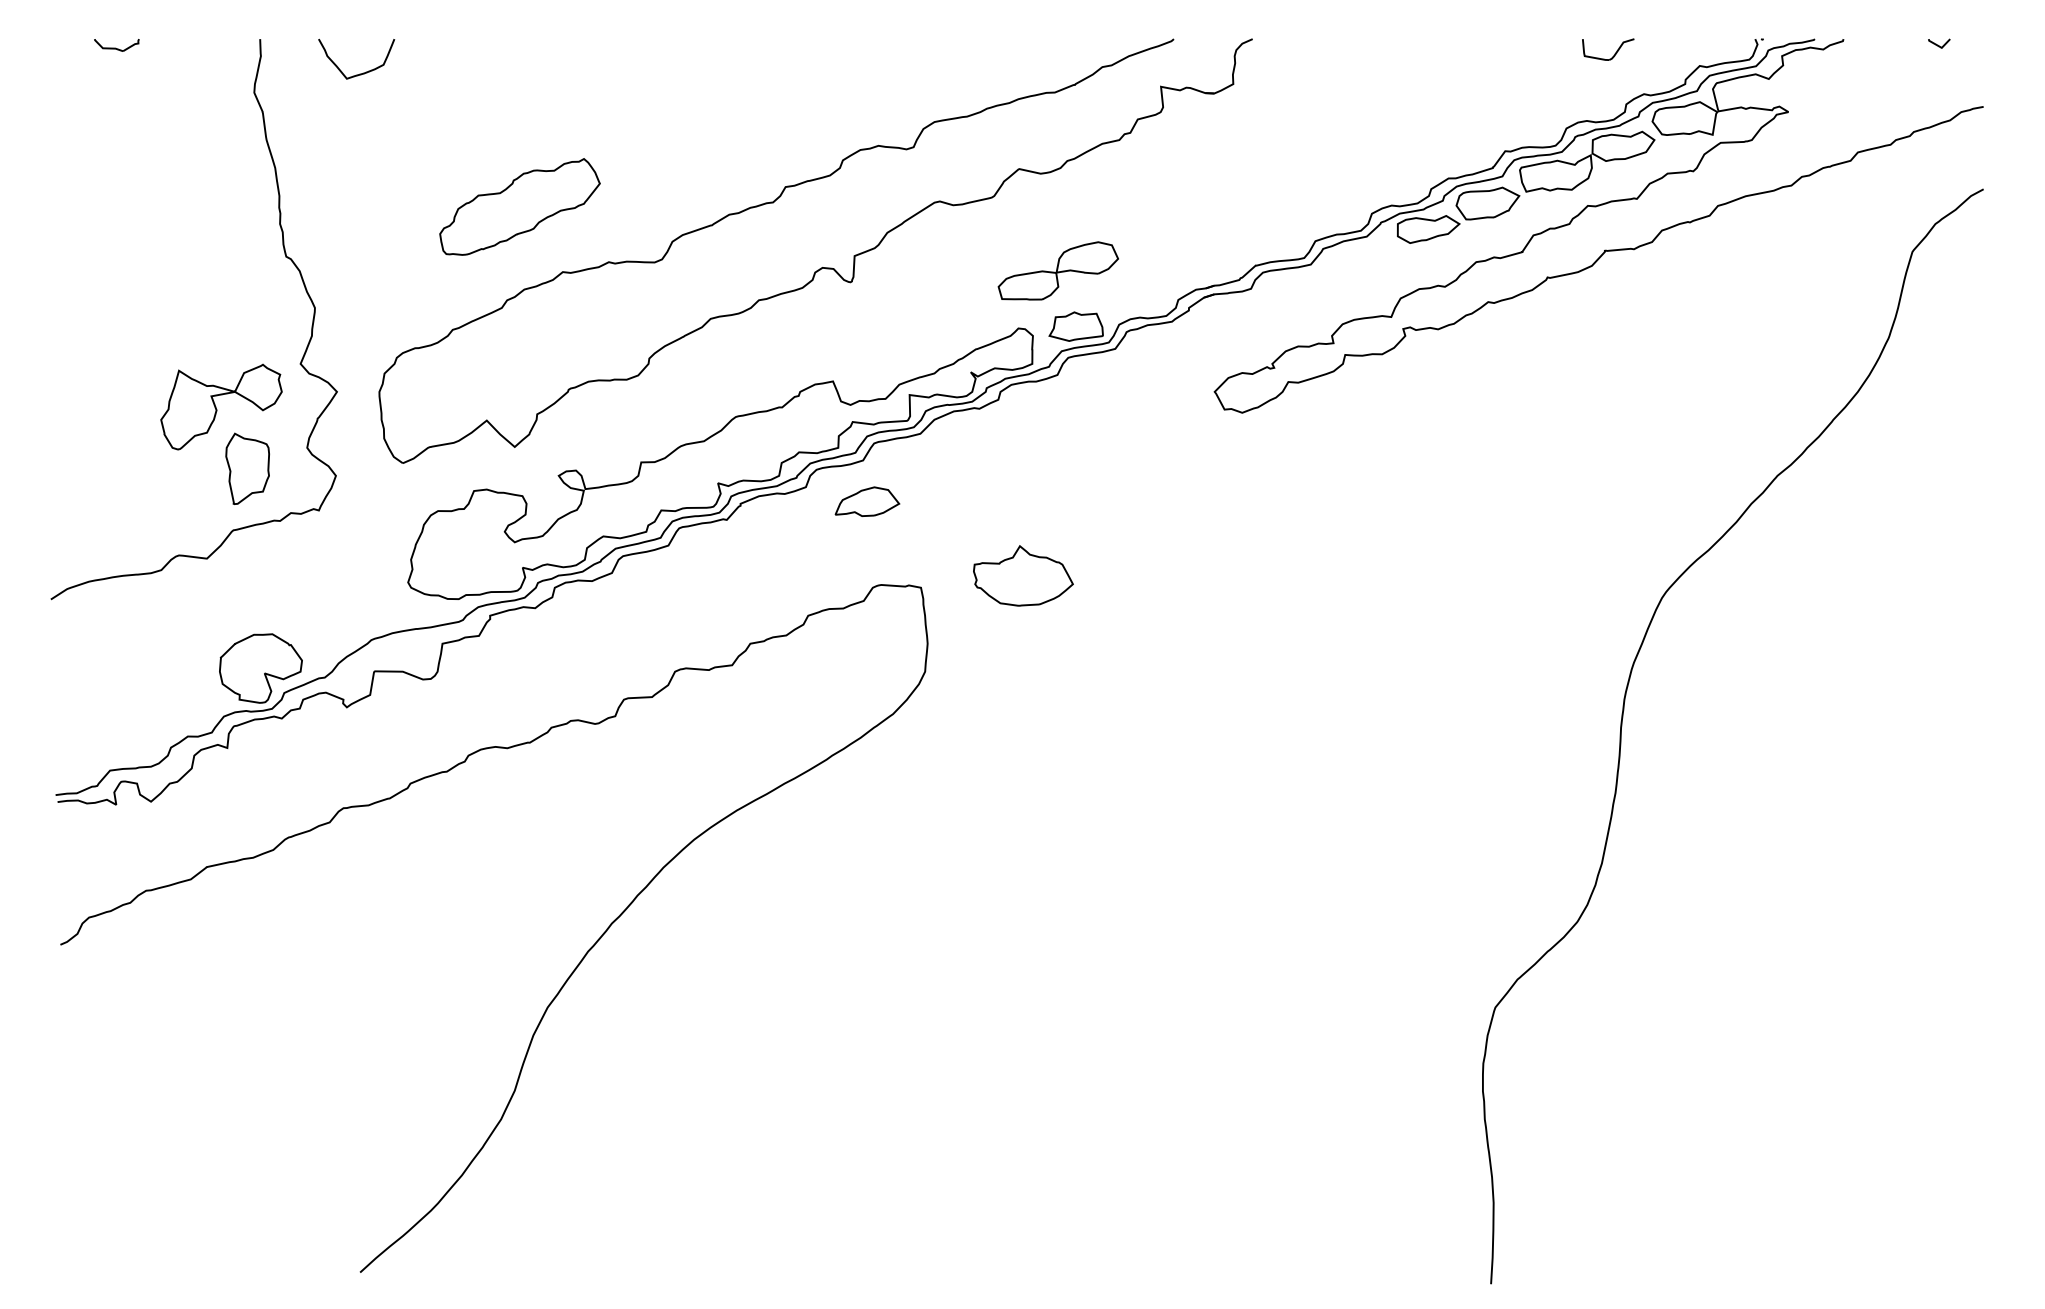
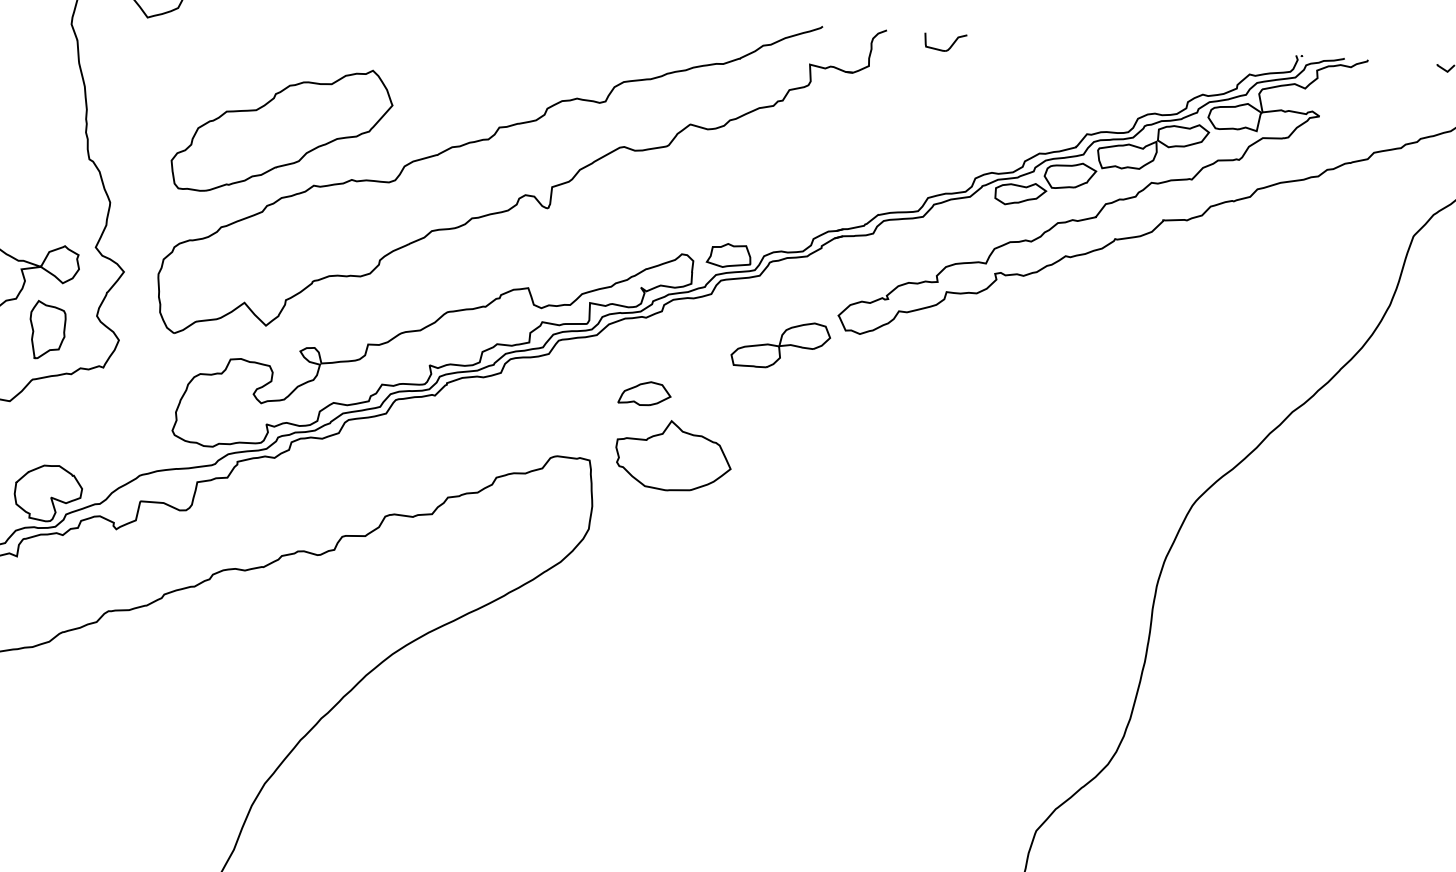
part: (1614, 53) -> (950, 46), moved
part: (519, 206) -> (281, 130), size x1.67
part: (1057, 270) -> (780, 344), moved
part: (867, 501) -> (644, 393), moved
part: (1023, 575) -> (673, 455), size x1.43

